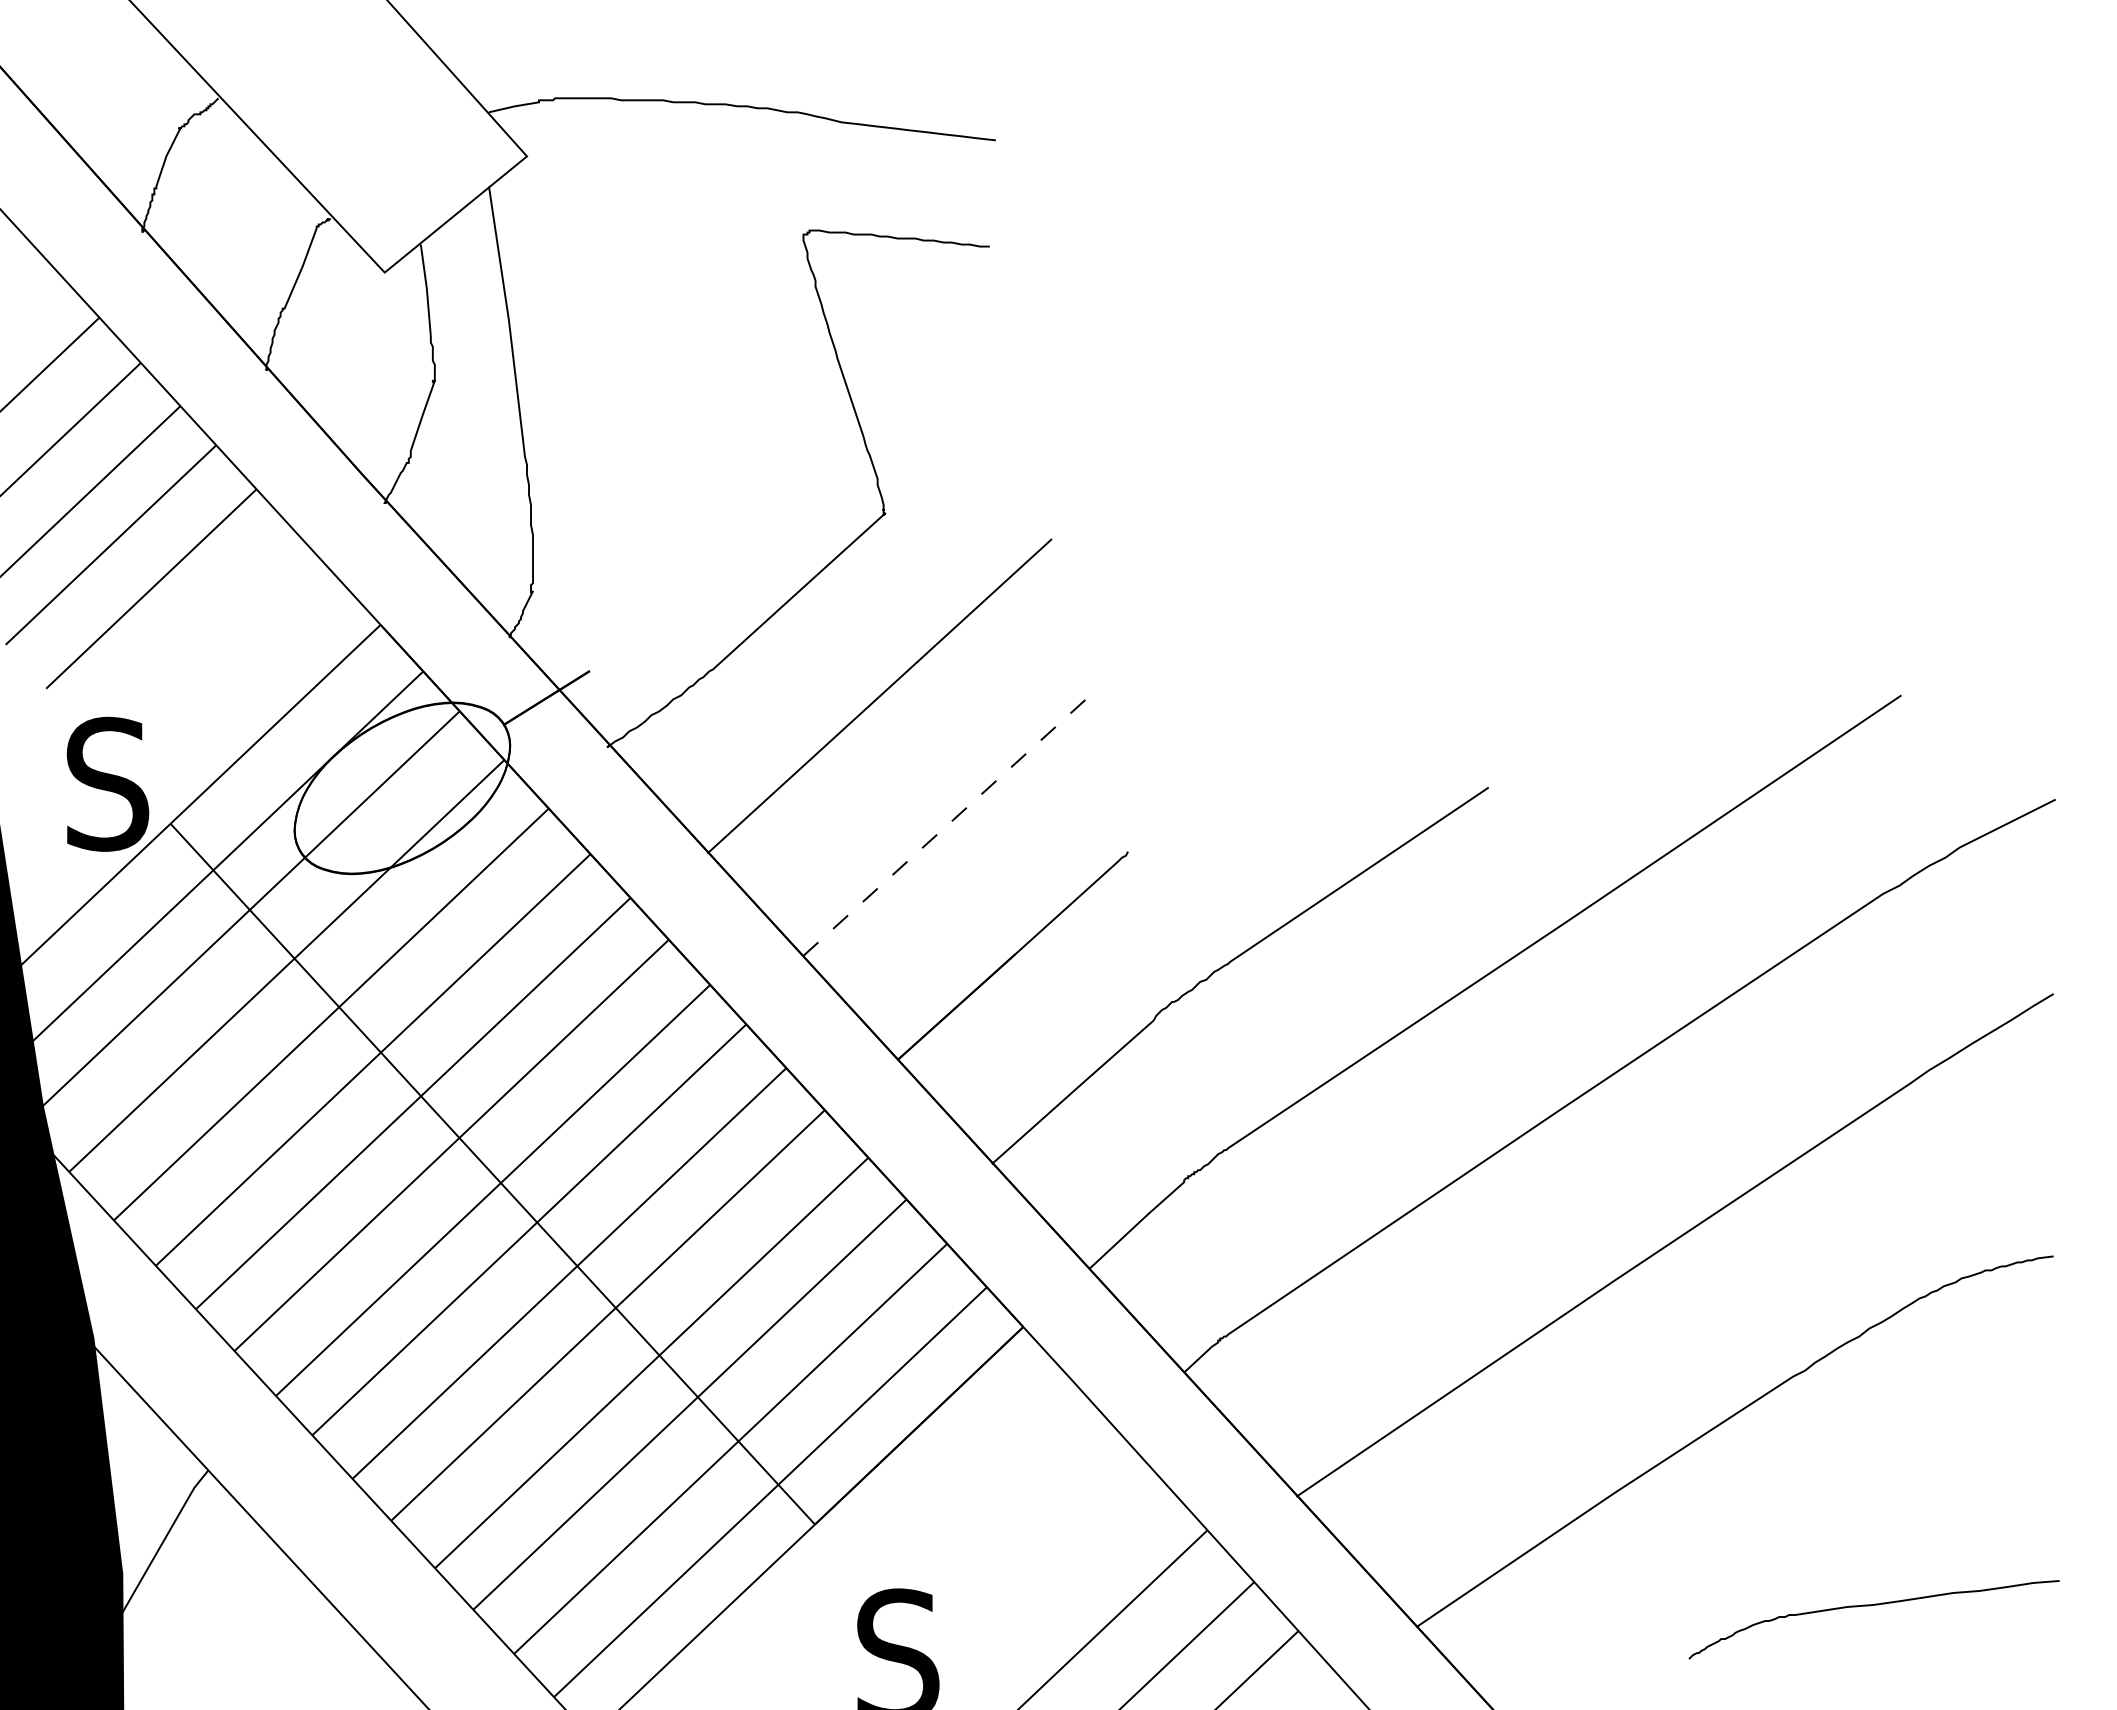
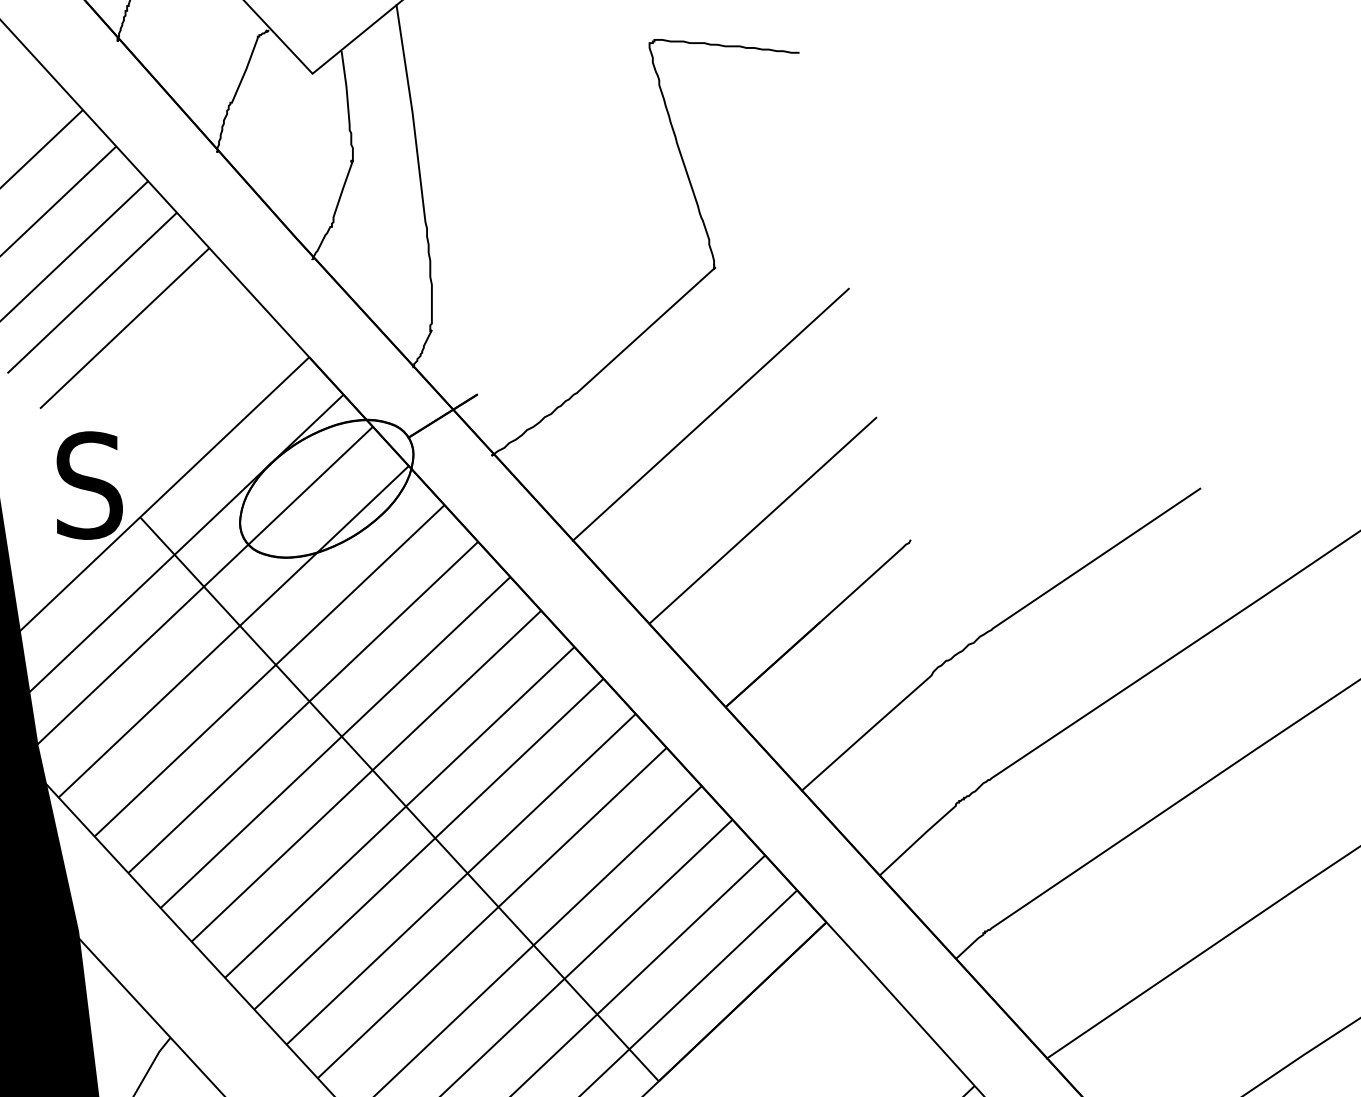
line: (945, 826) -> (763, 519), dashed -> solid

